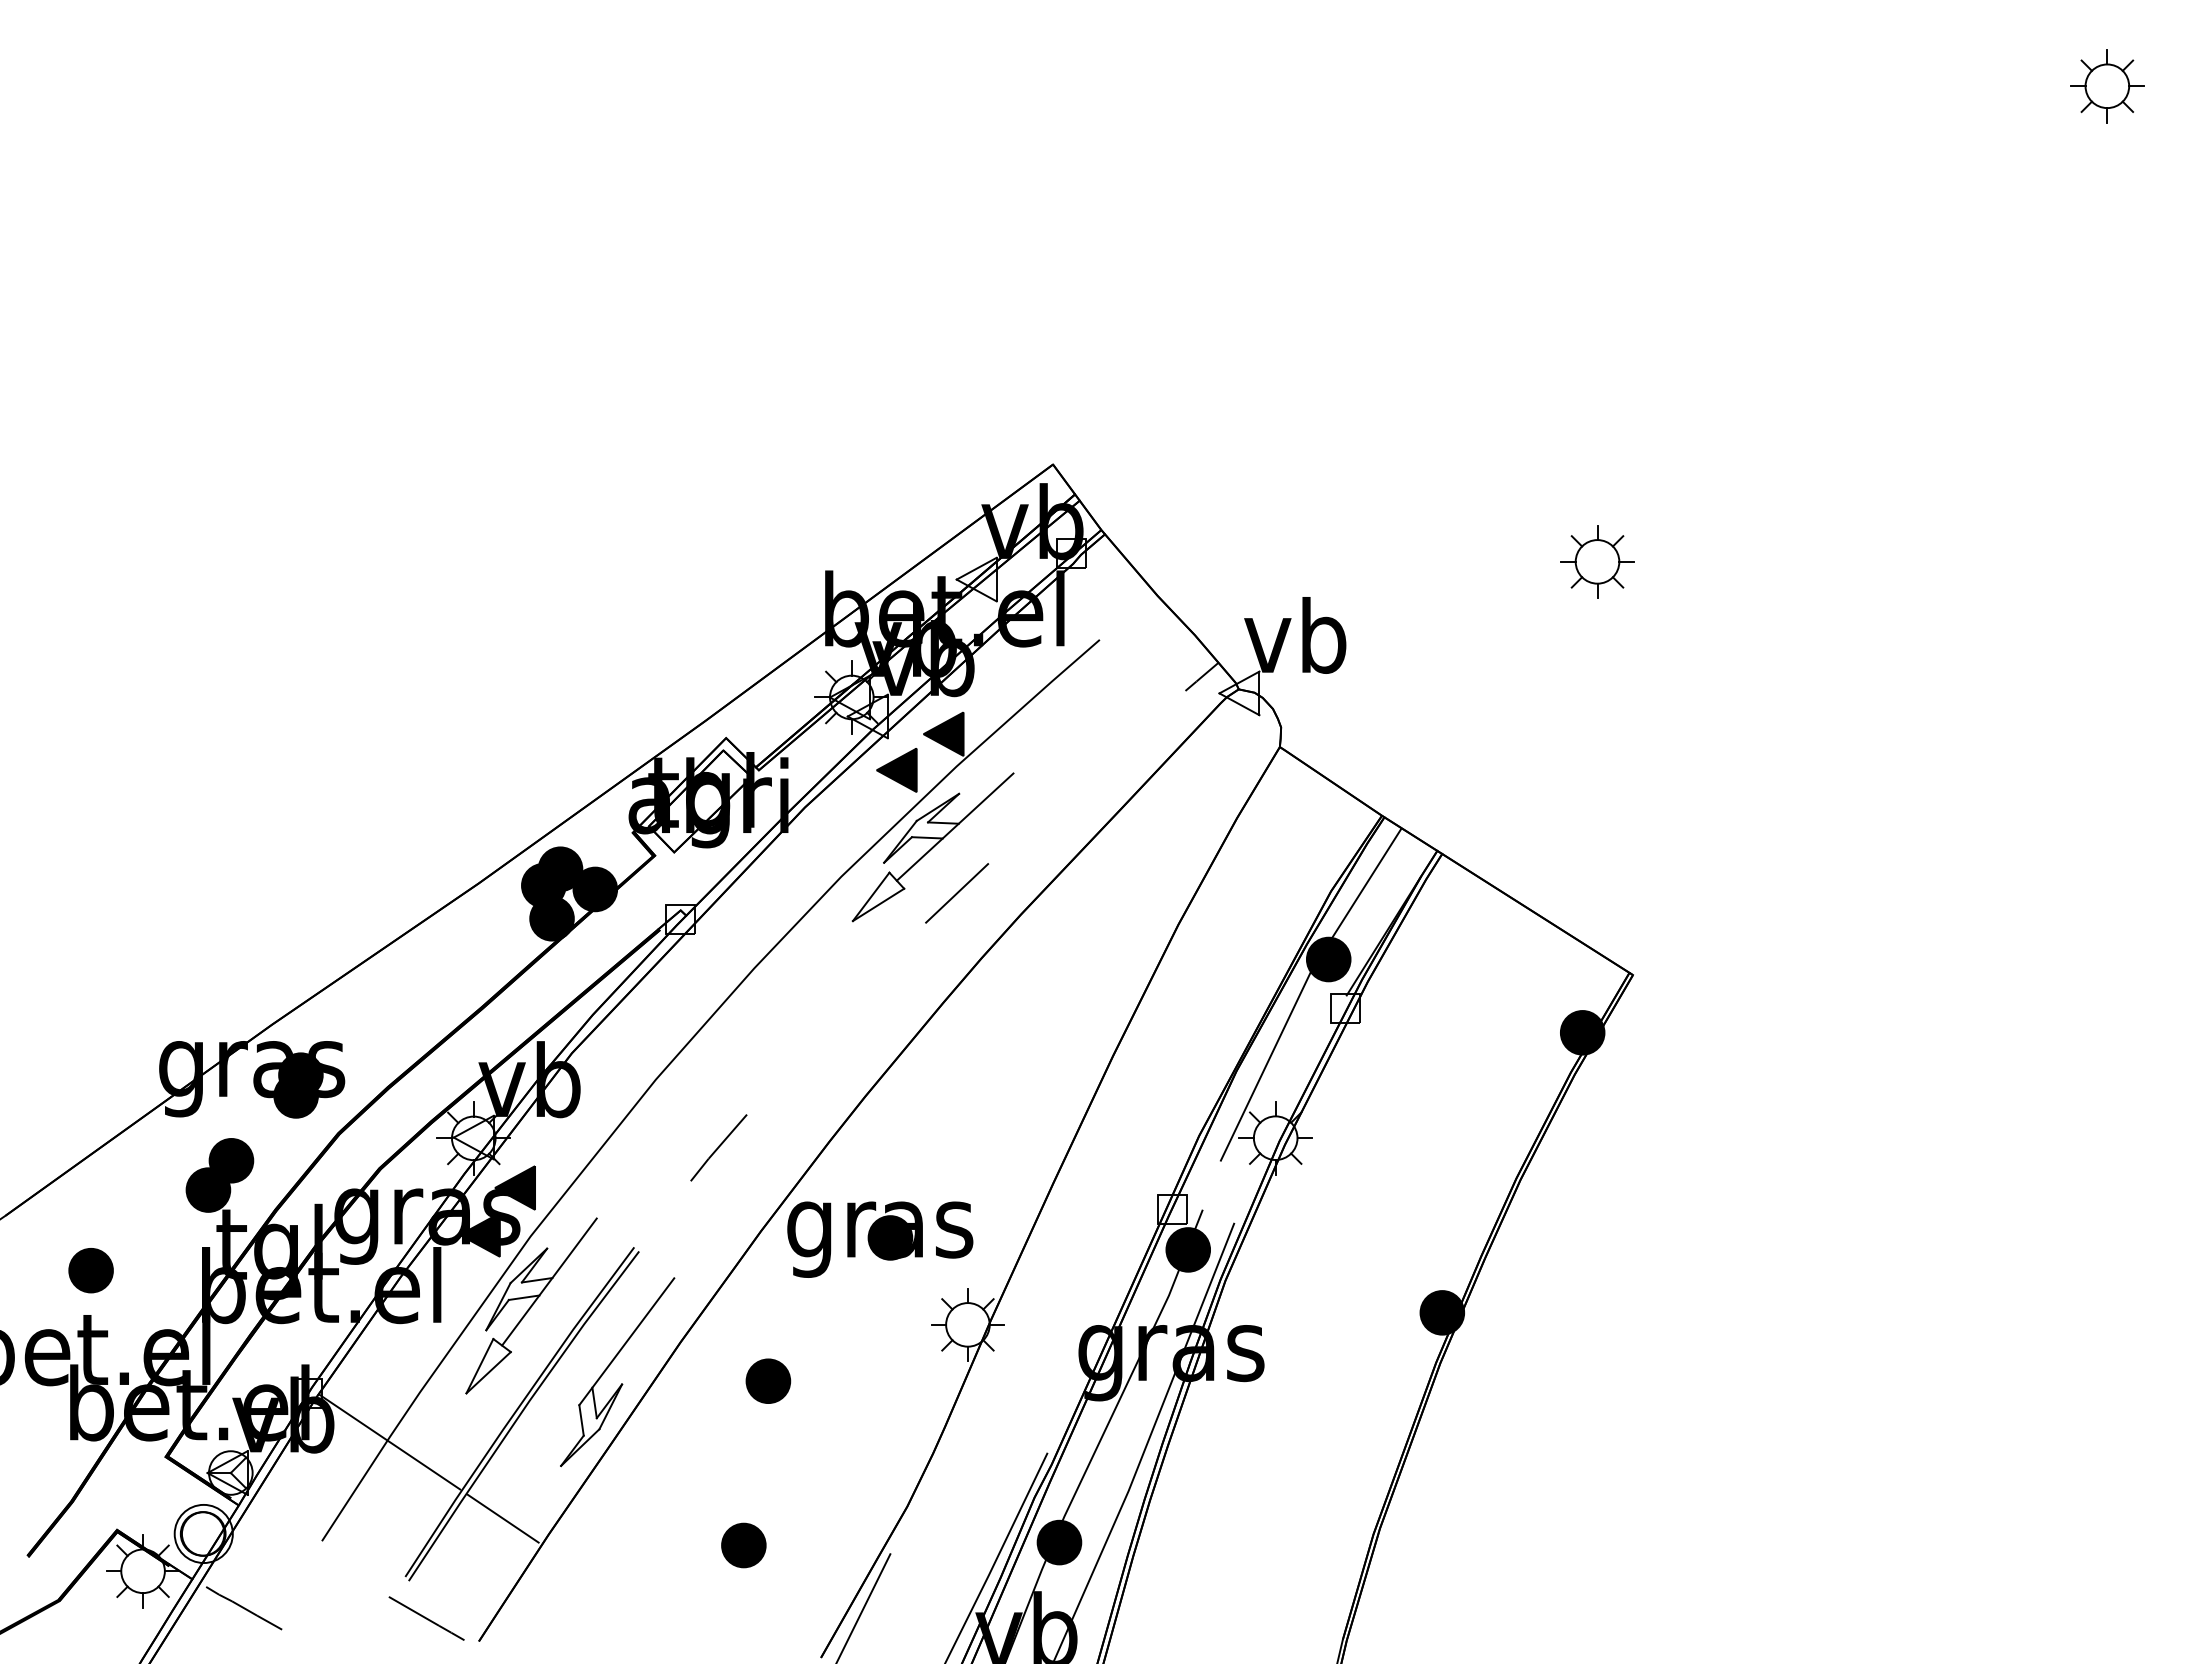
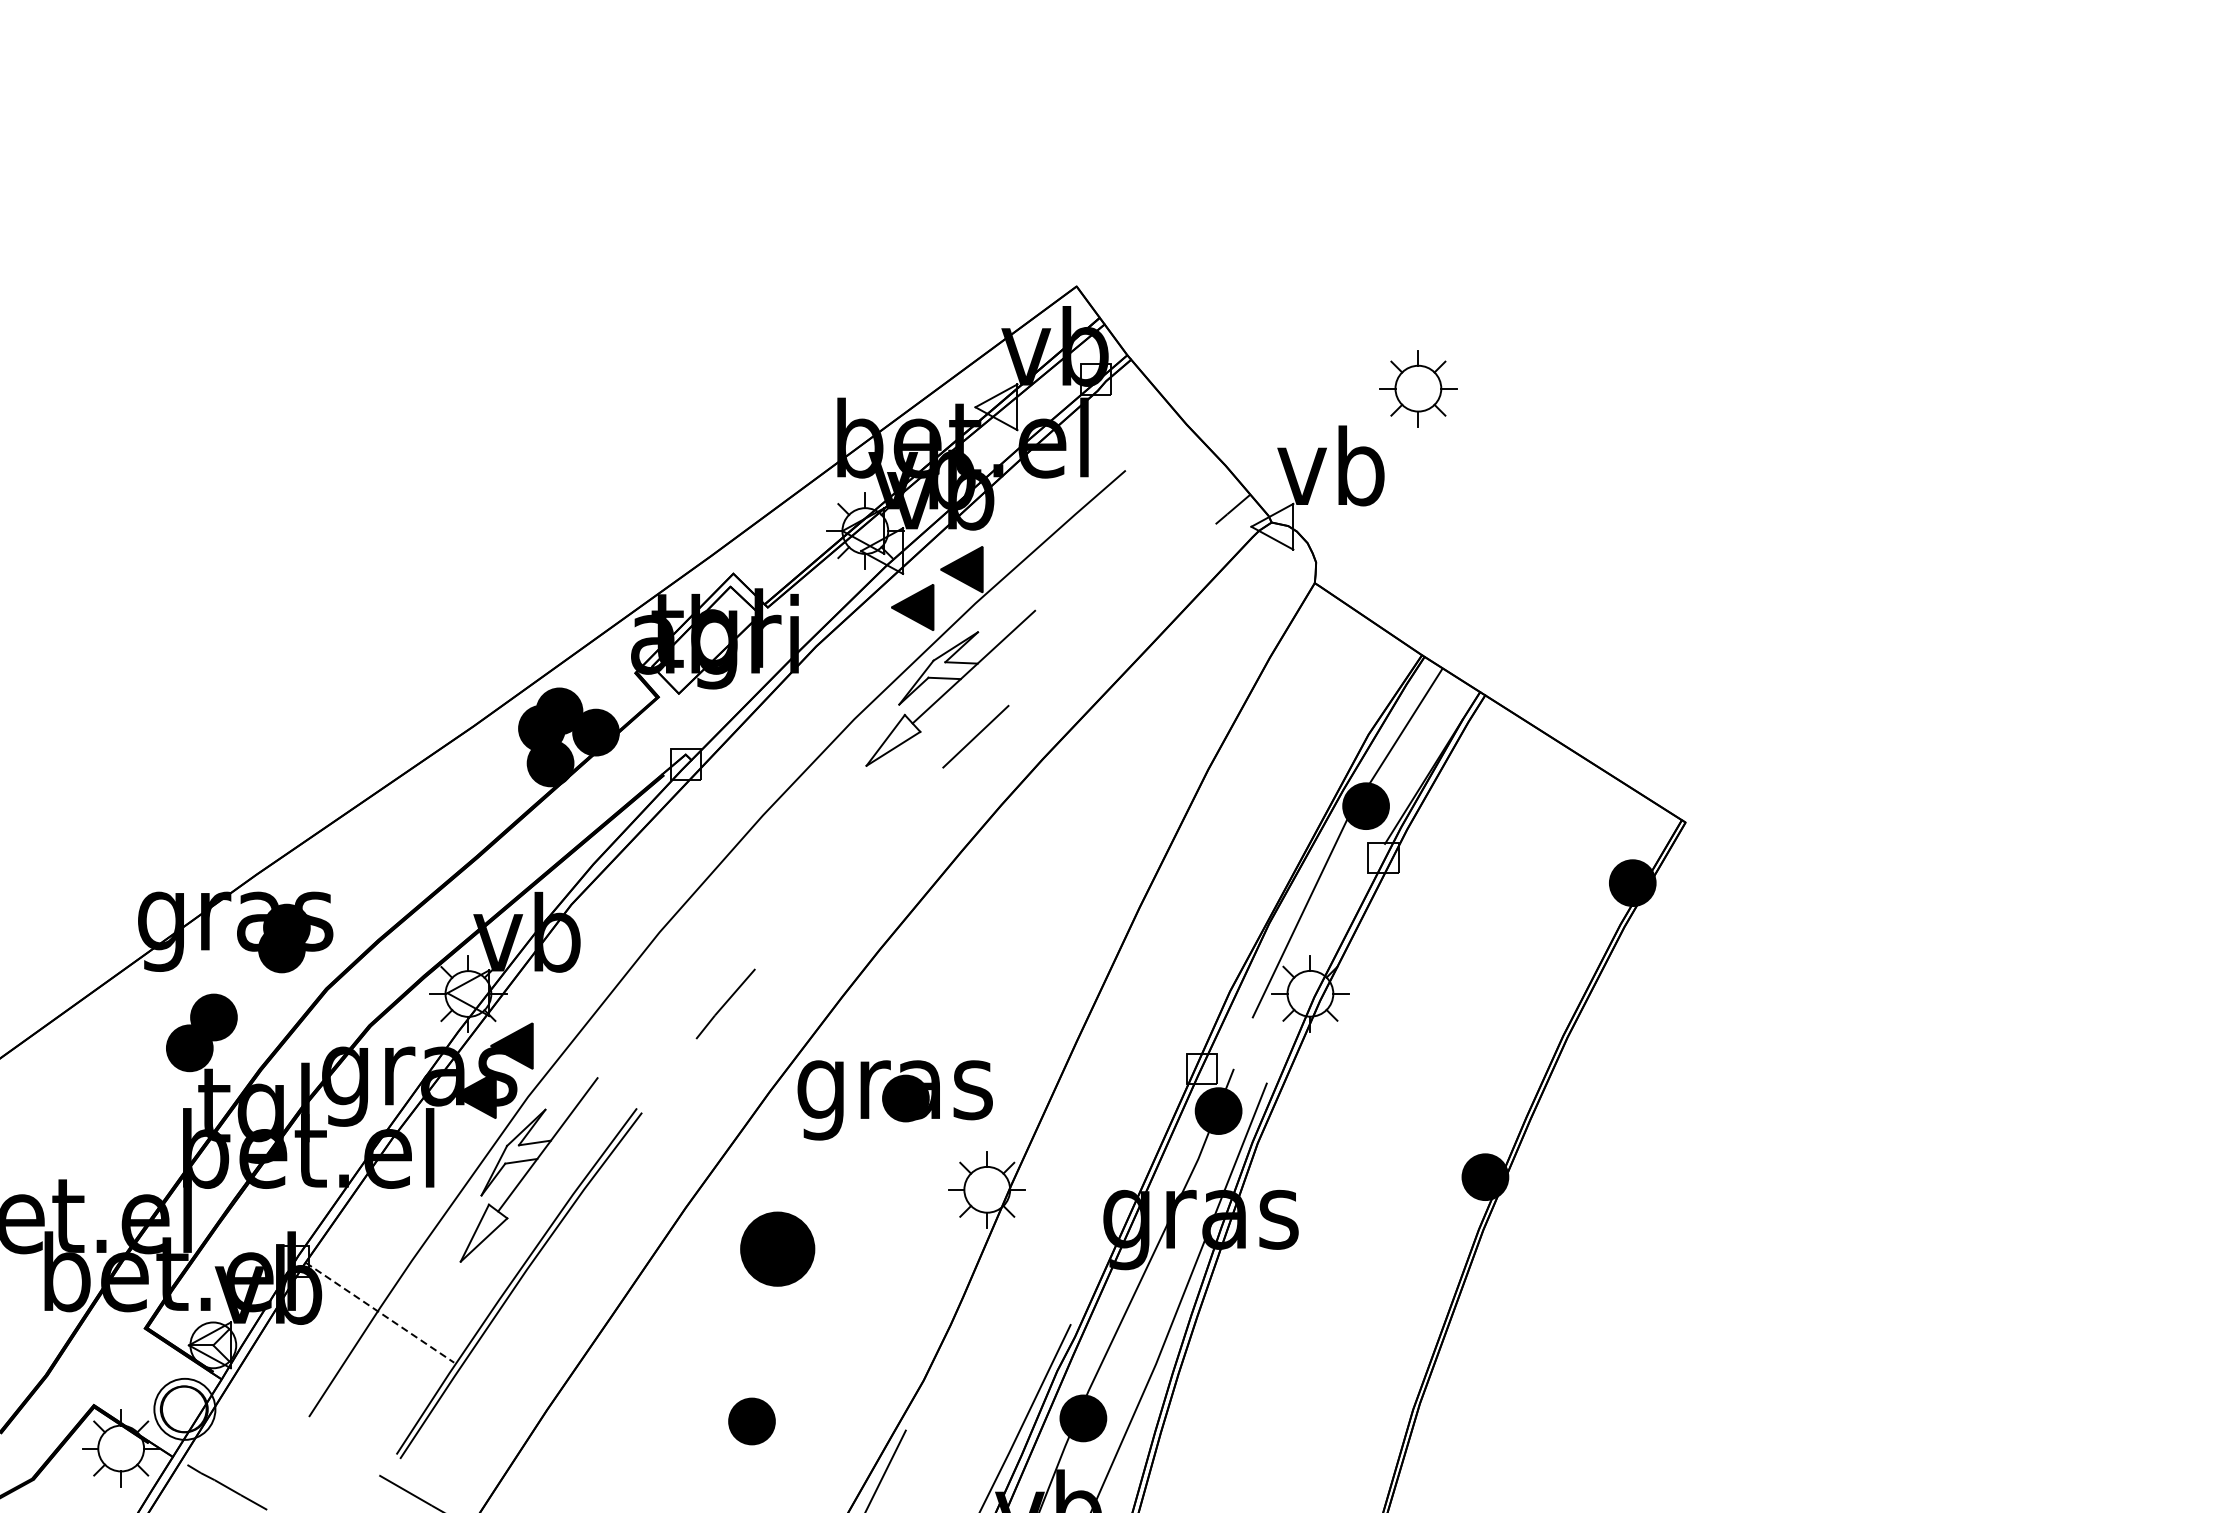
part: (1597, 561) -> (1418, 388), moved
part: (90, 1270) -> (65, 1132), removed
part: (610, 1365) -> (611, 1232), removed
part: (768, 1380) -> (777, 1248), size x1.6
line: (389, 1442) -> (379, 1313), solid -> dashed
line: (502, 1518) -> (498, 1393), removed

